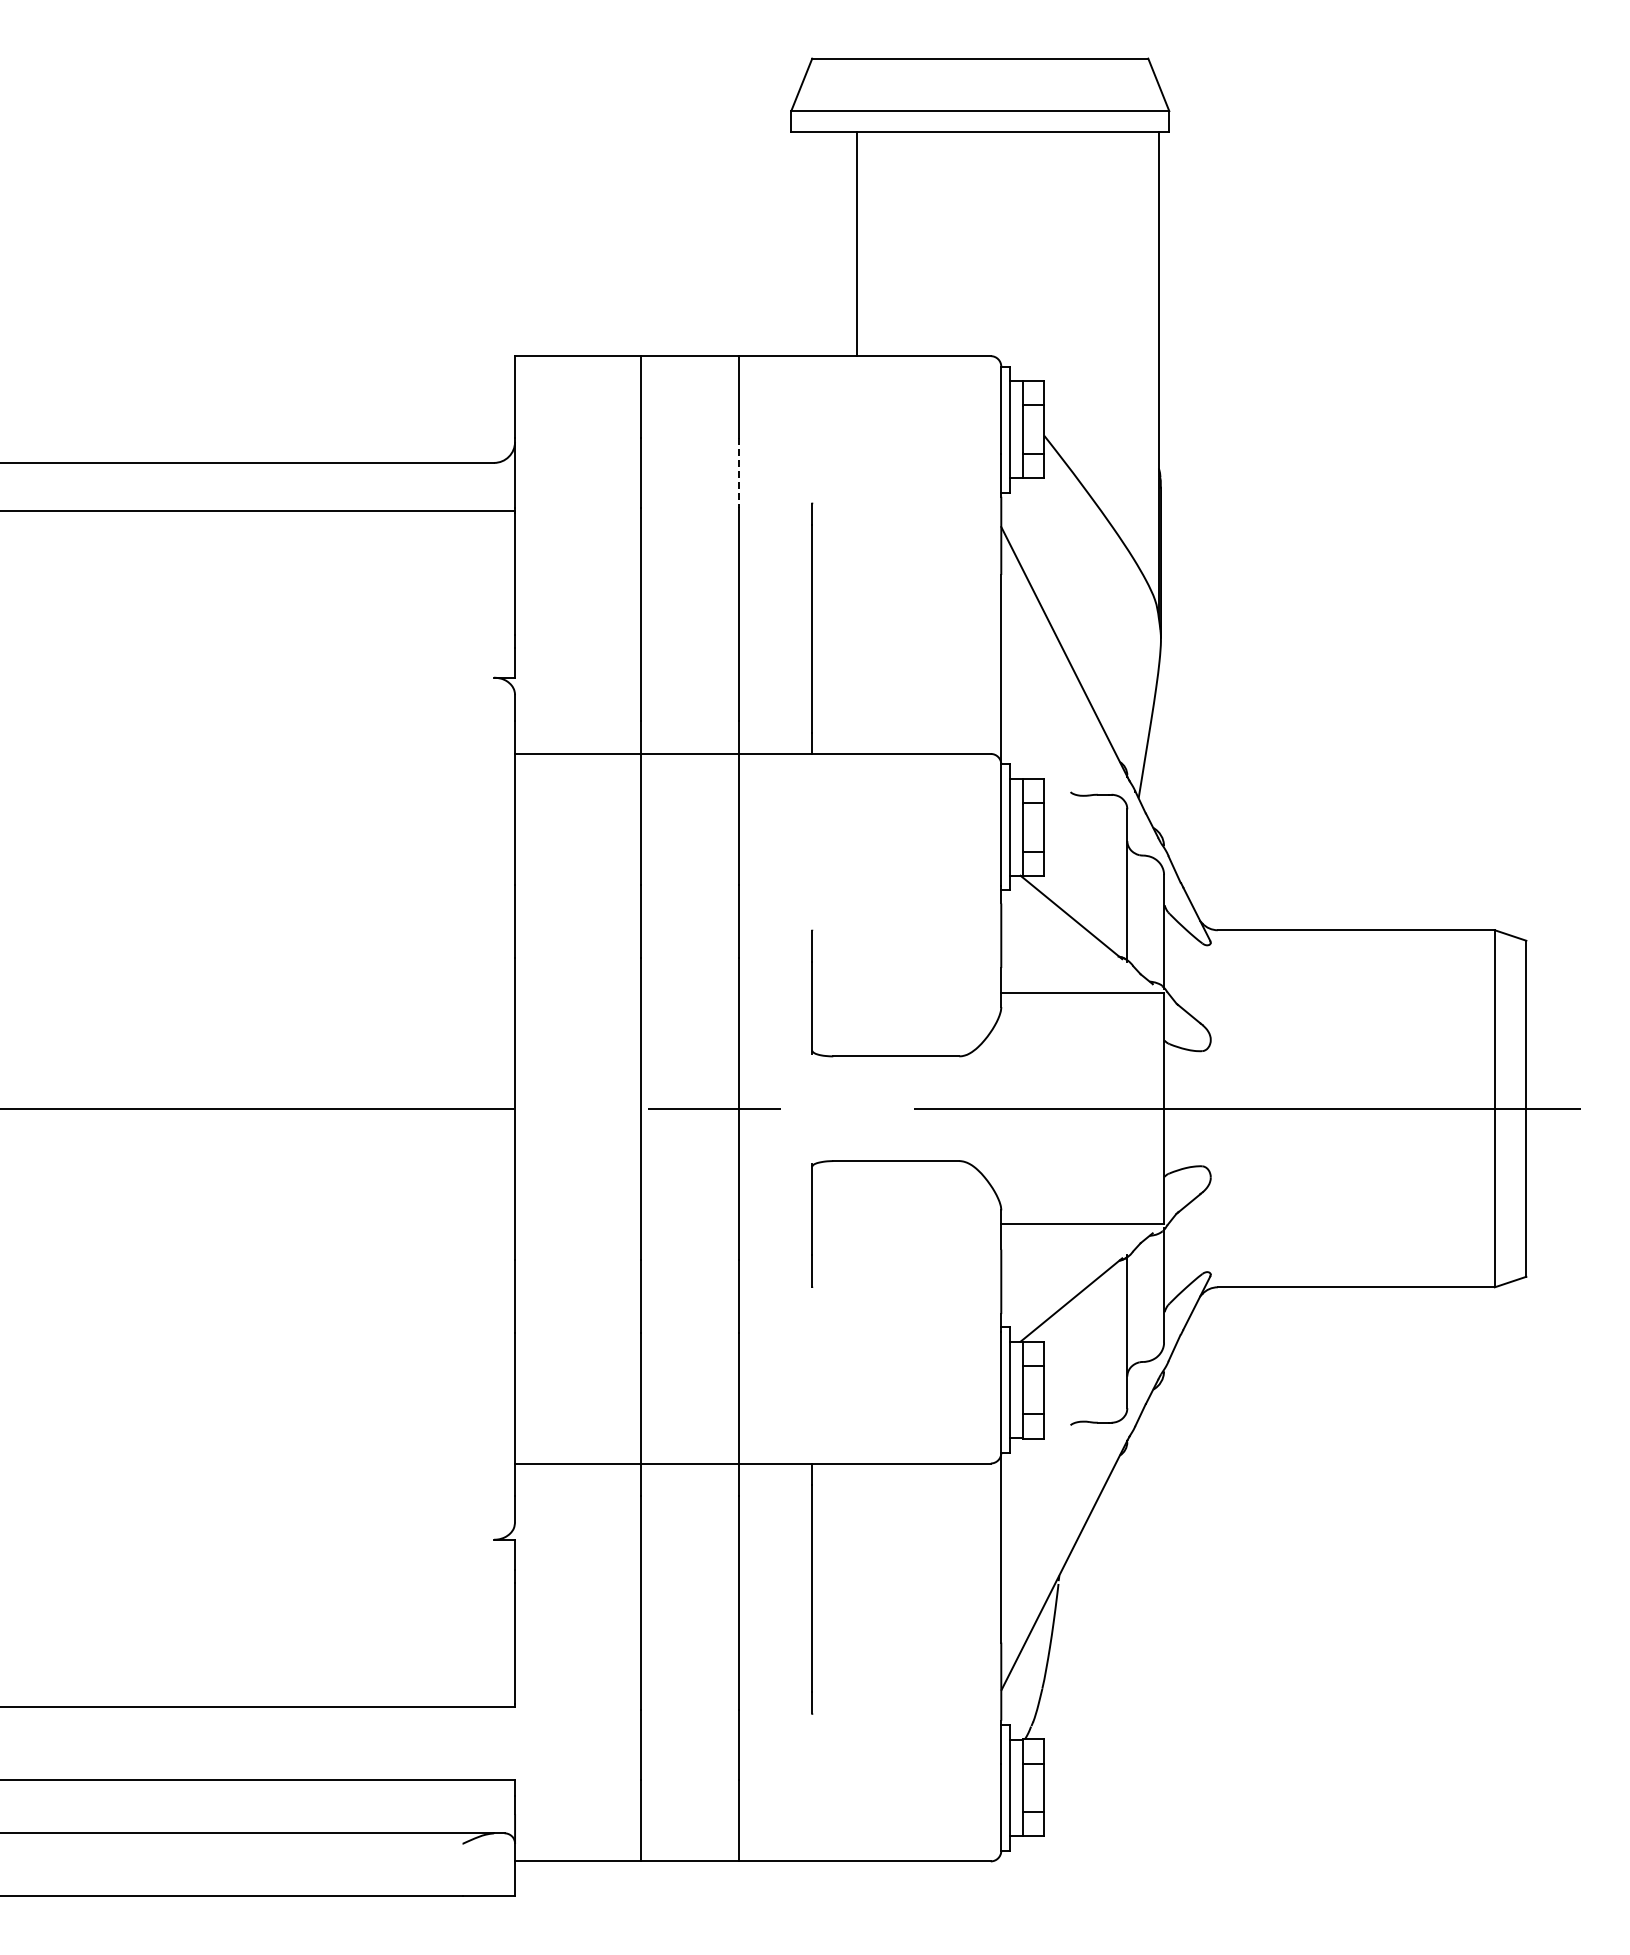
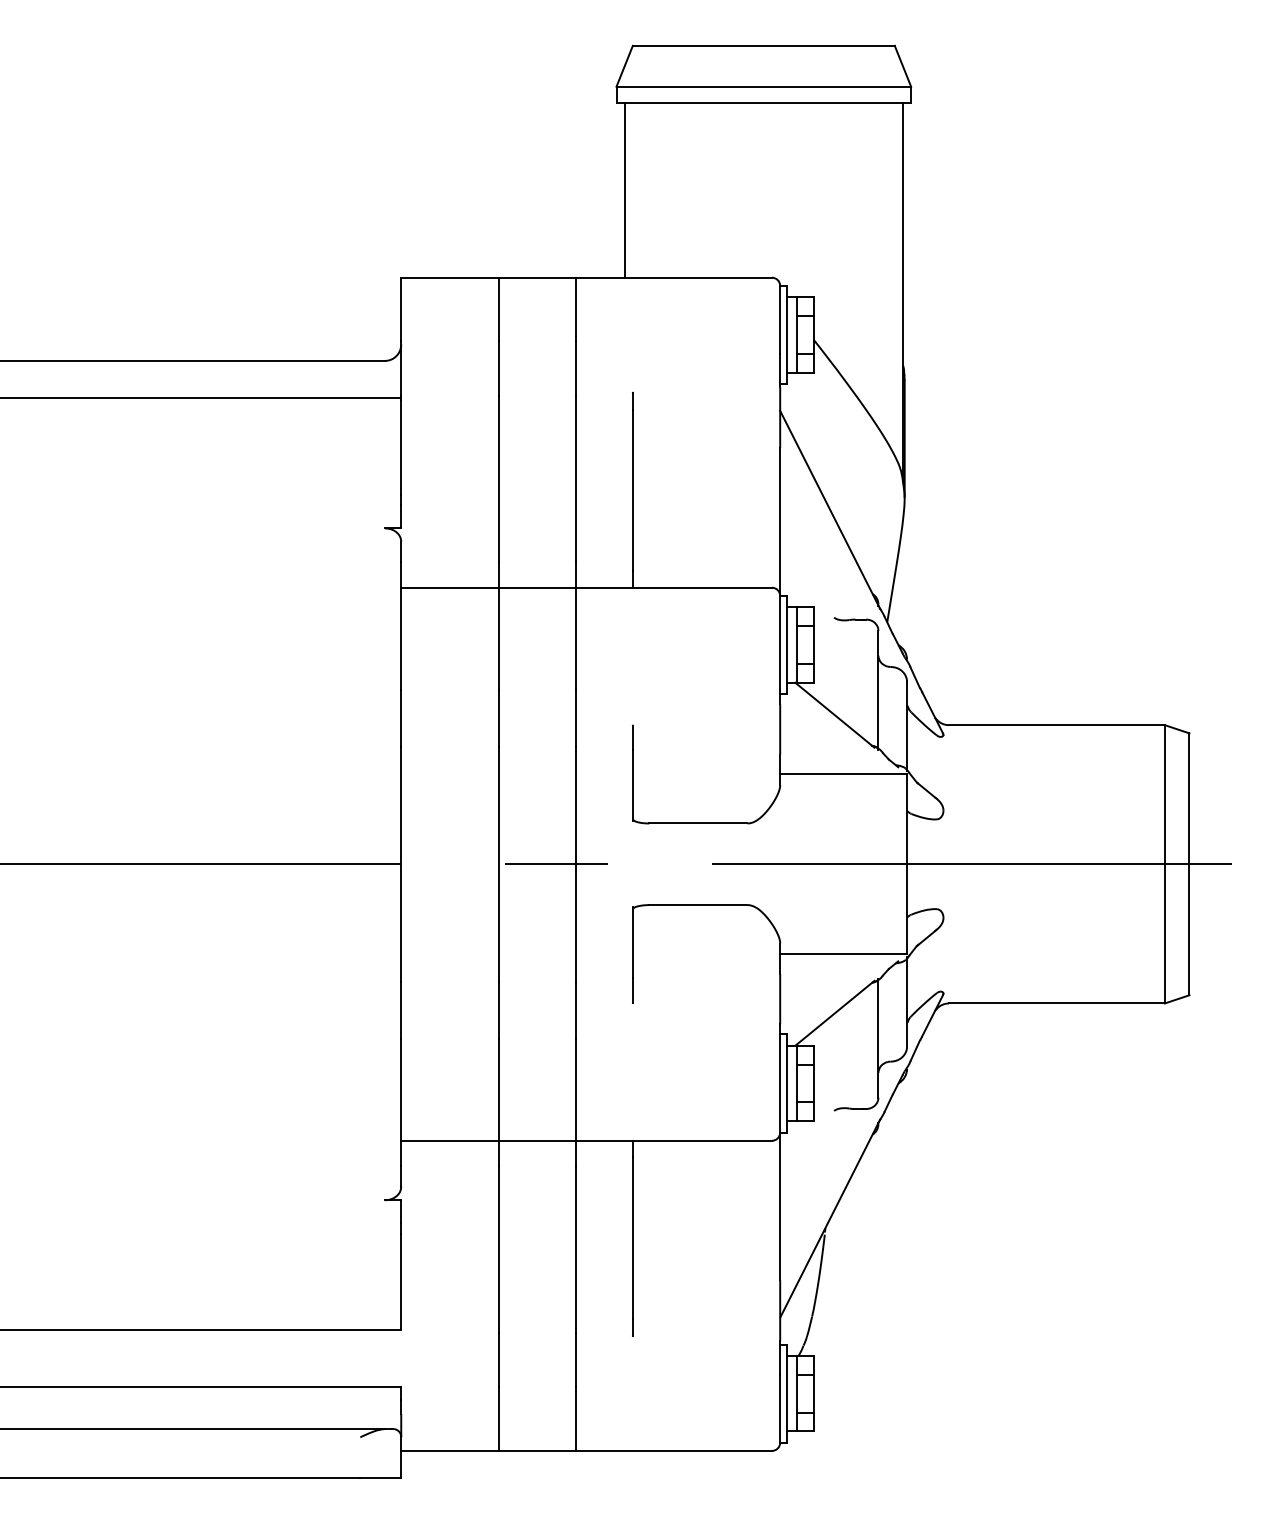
line: (856, 244) -> (624, 190), moved
line: (738, 473) -> (575, 369), dashed -> solid

